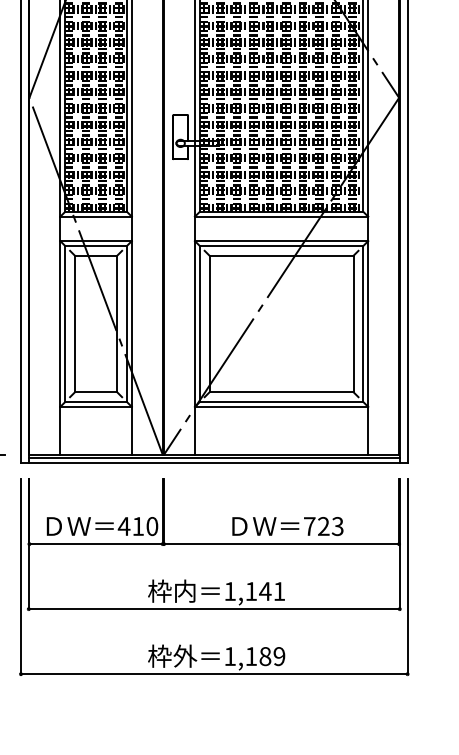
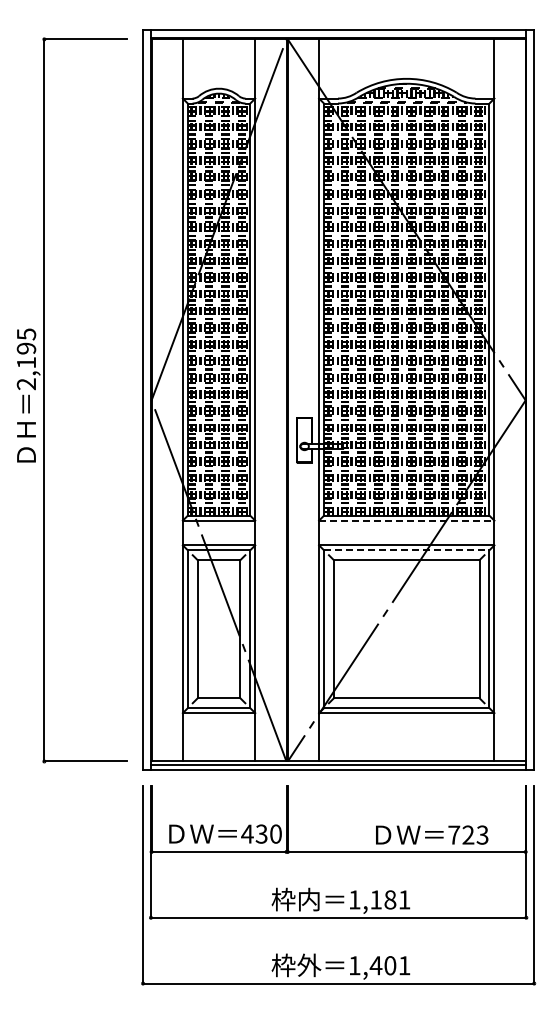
line: (281, 216) -> (406, 520), solid -> dashed
line: (281, 246) -> (406, 550), solid -> dashed
text: (138, 525) -> (261, 833), 410 -> 430
text: (288, 525) -> (432, 834), moved
text: (264, 591) -> (389, 899), 1,141 -> 1,181
text: (264, 656) -> (389, 965), 1,189 -> 1,401

